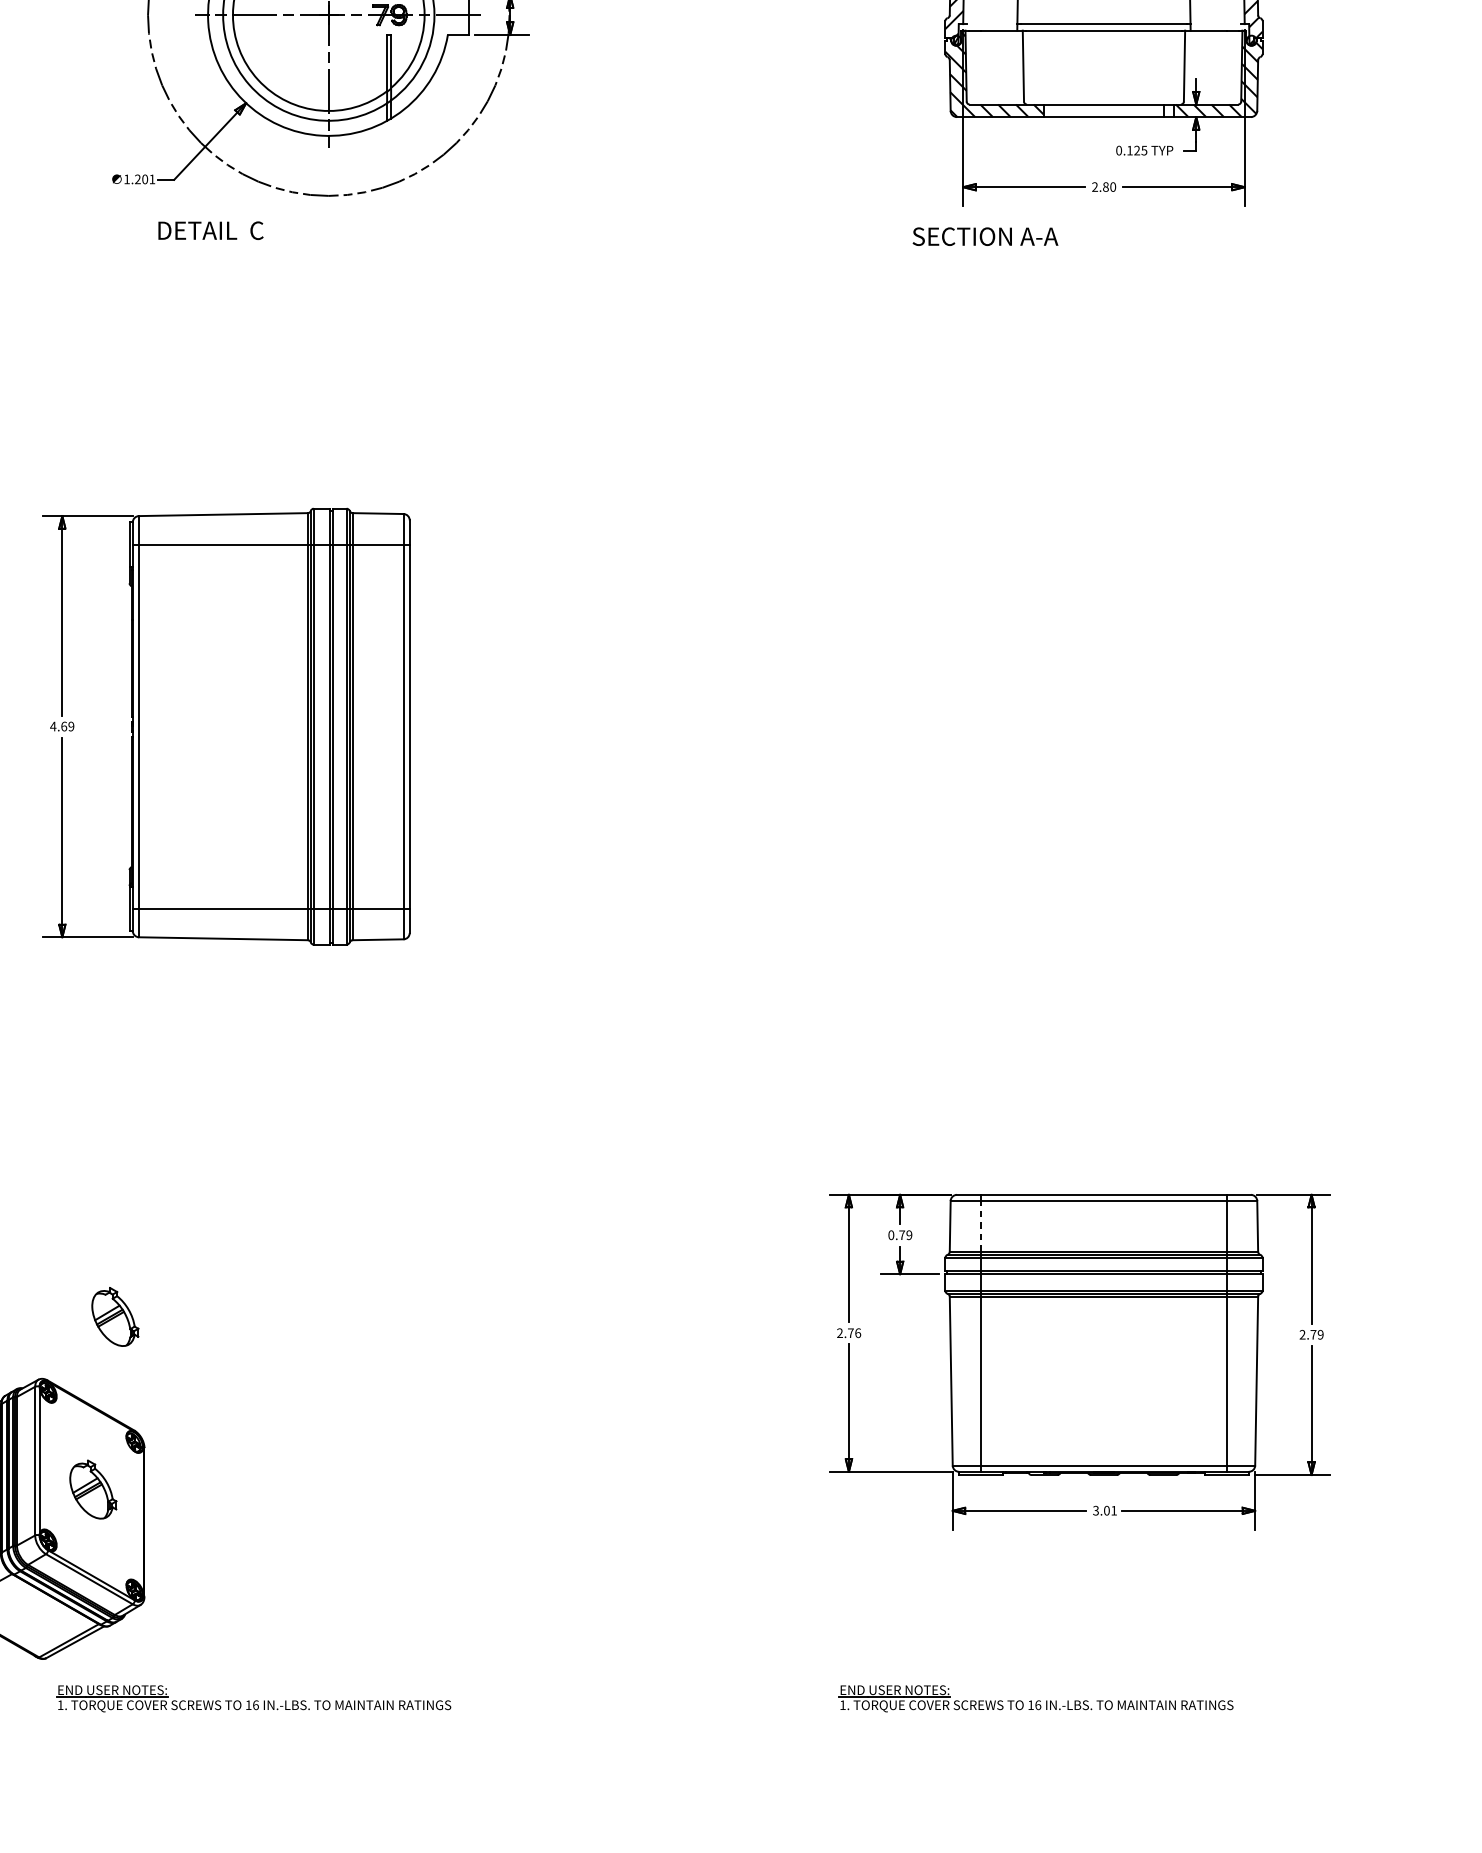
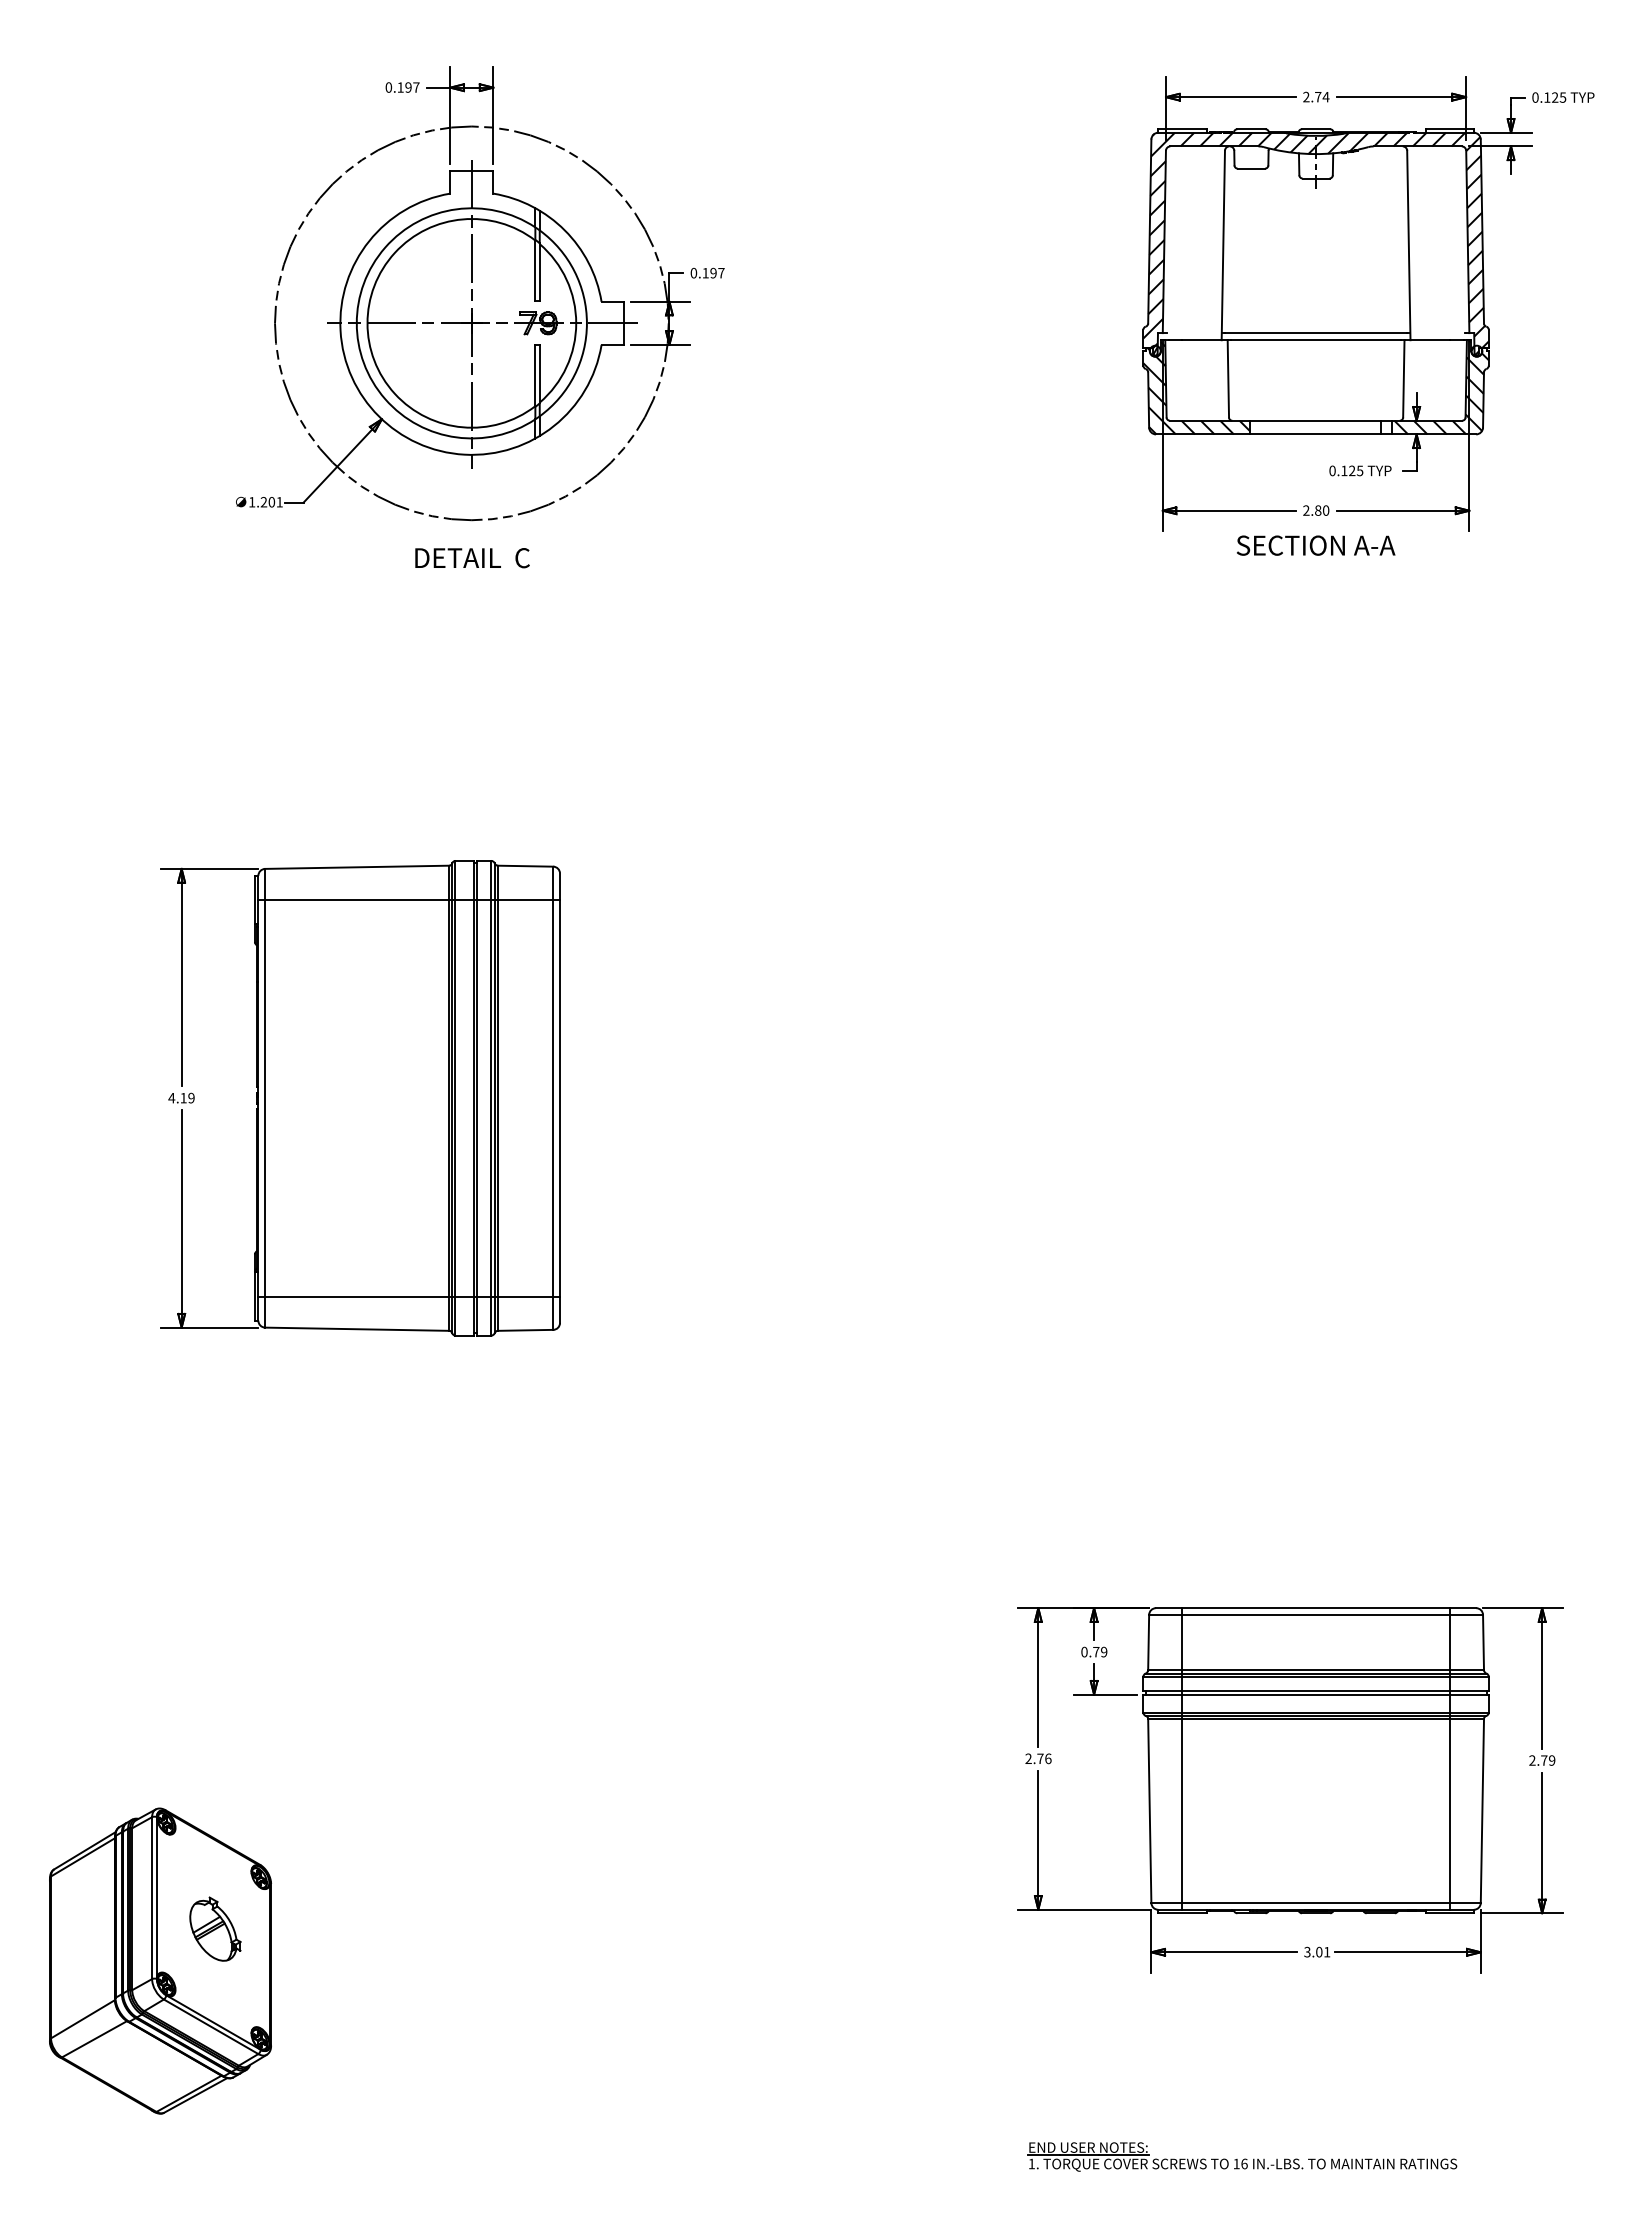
text: (210, 231) -> (472, 558), moved
text: (985, 236) -> (1316, 545), moved
text: (64, 725) -> (183, 1097), 4.69 -> 4.19
line: (981, 1226) -> (1182, 1642), dashed -> solid
part: (115, 1316) -> (239, 1740), removed
part: (254, 1698) -> (390, 2156), removed

